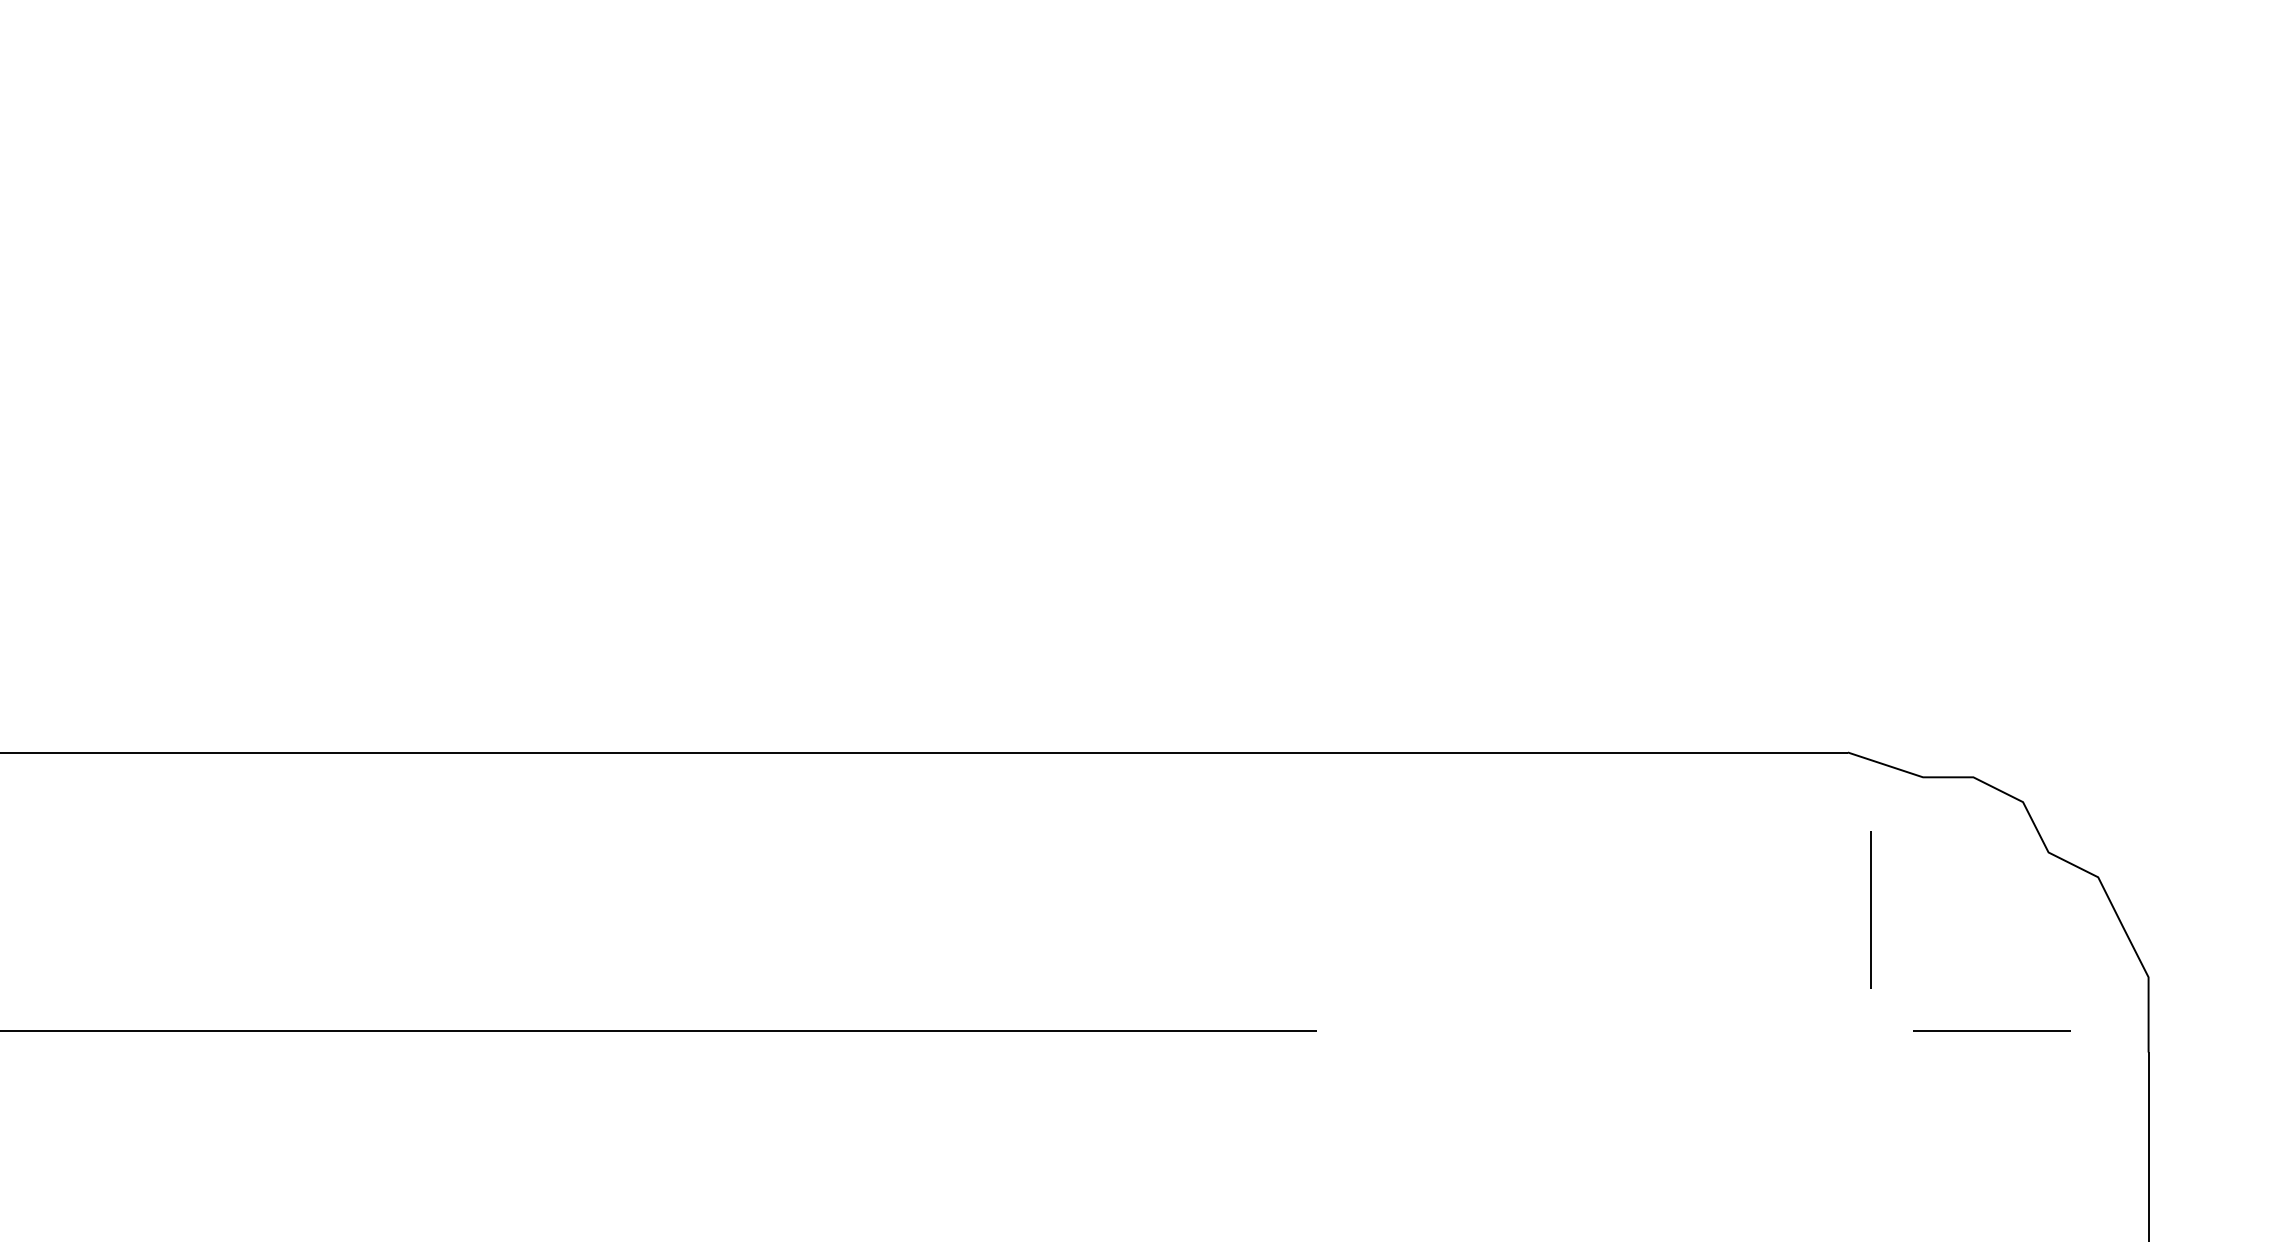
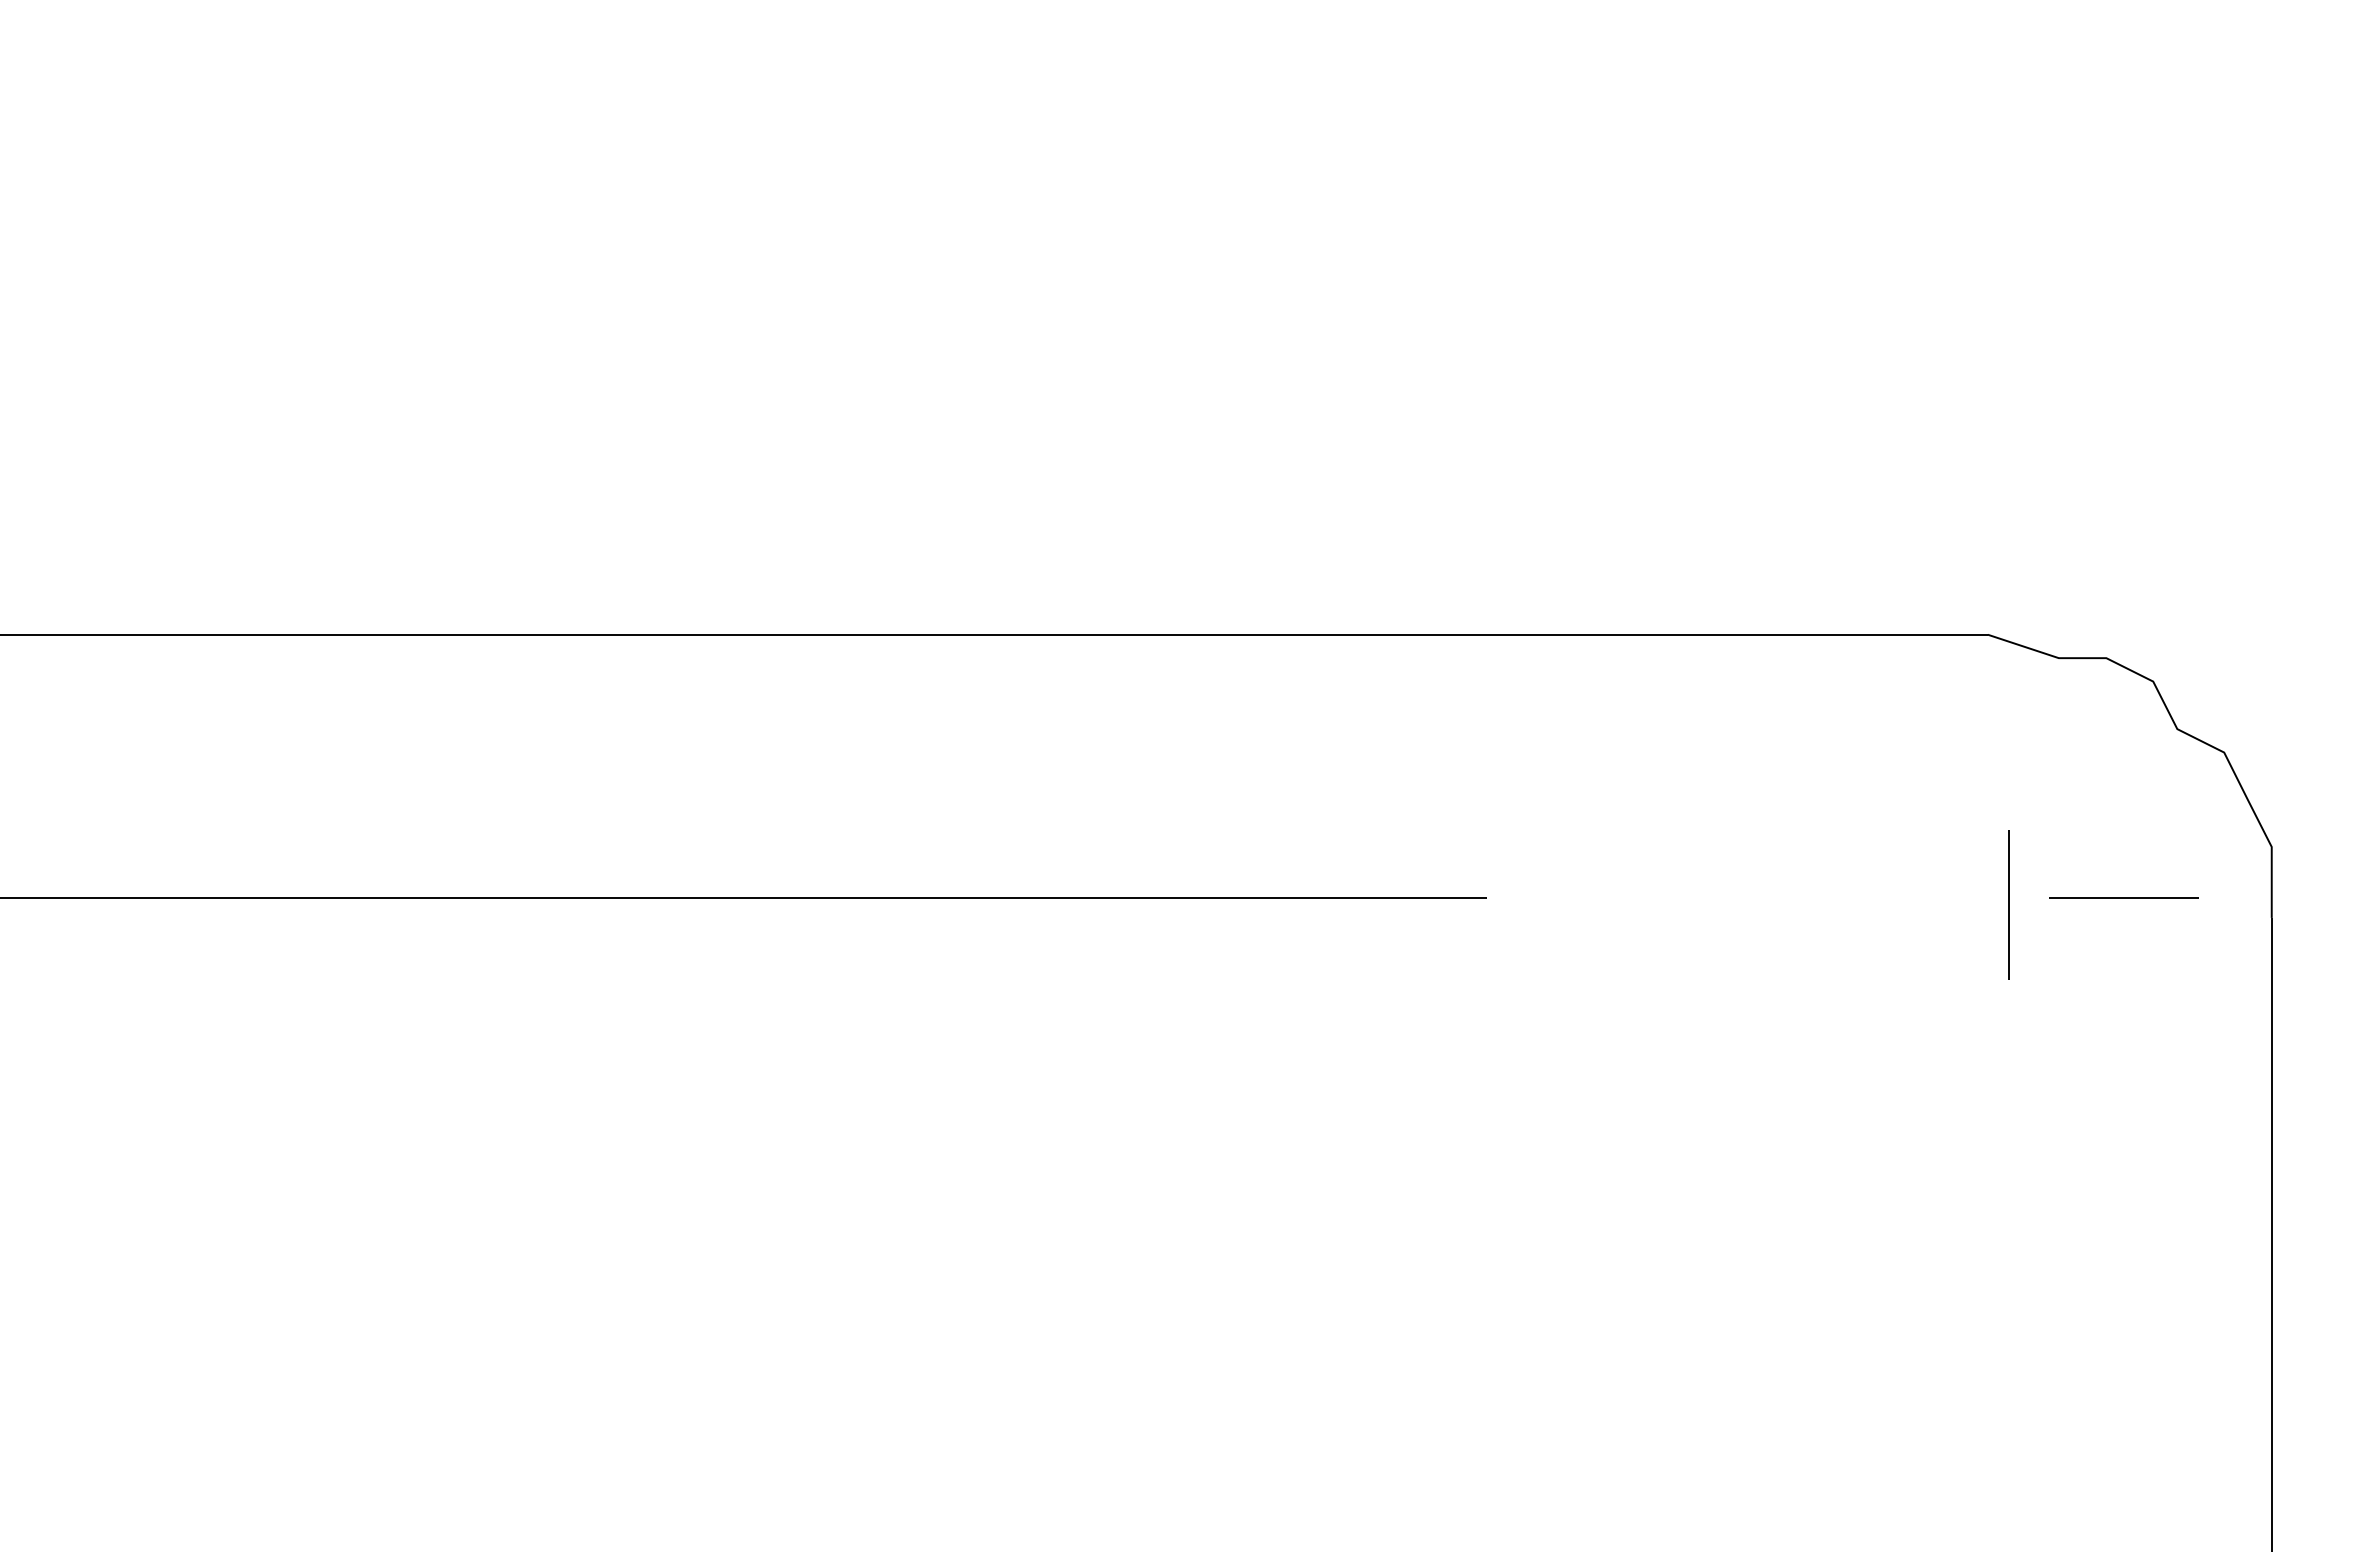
line: (1869, 909) -> (2008, 904), moved

